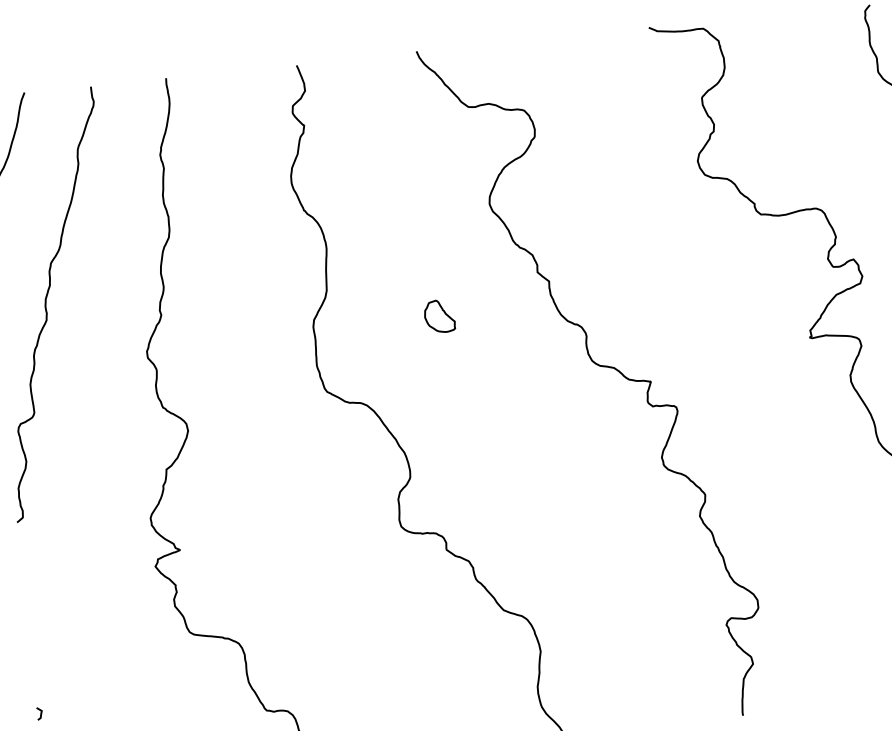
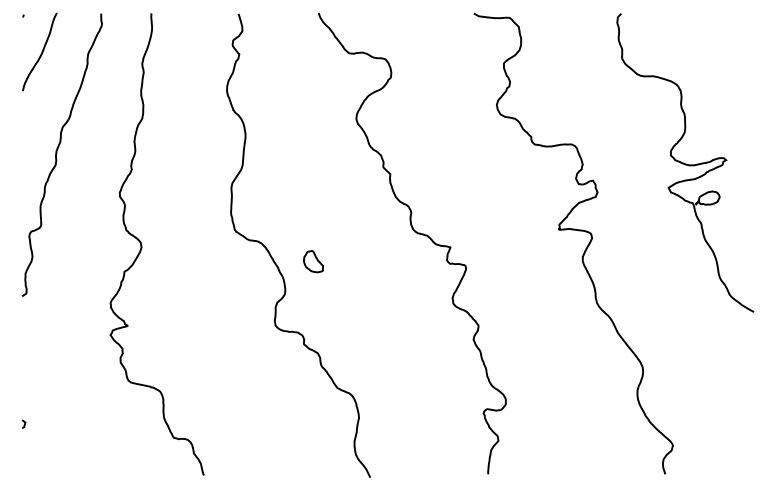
part: (439, 316) -> (313, 261), moved

